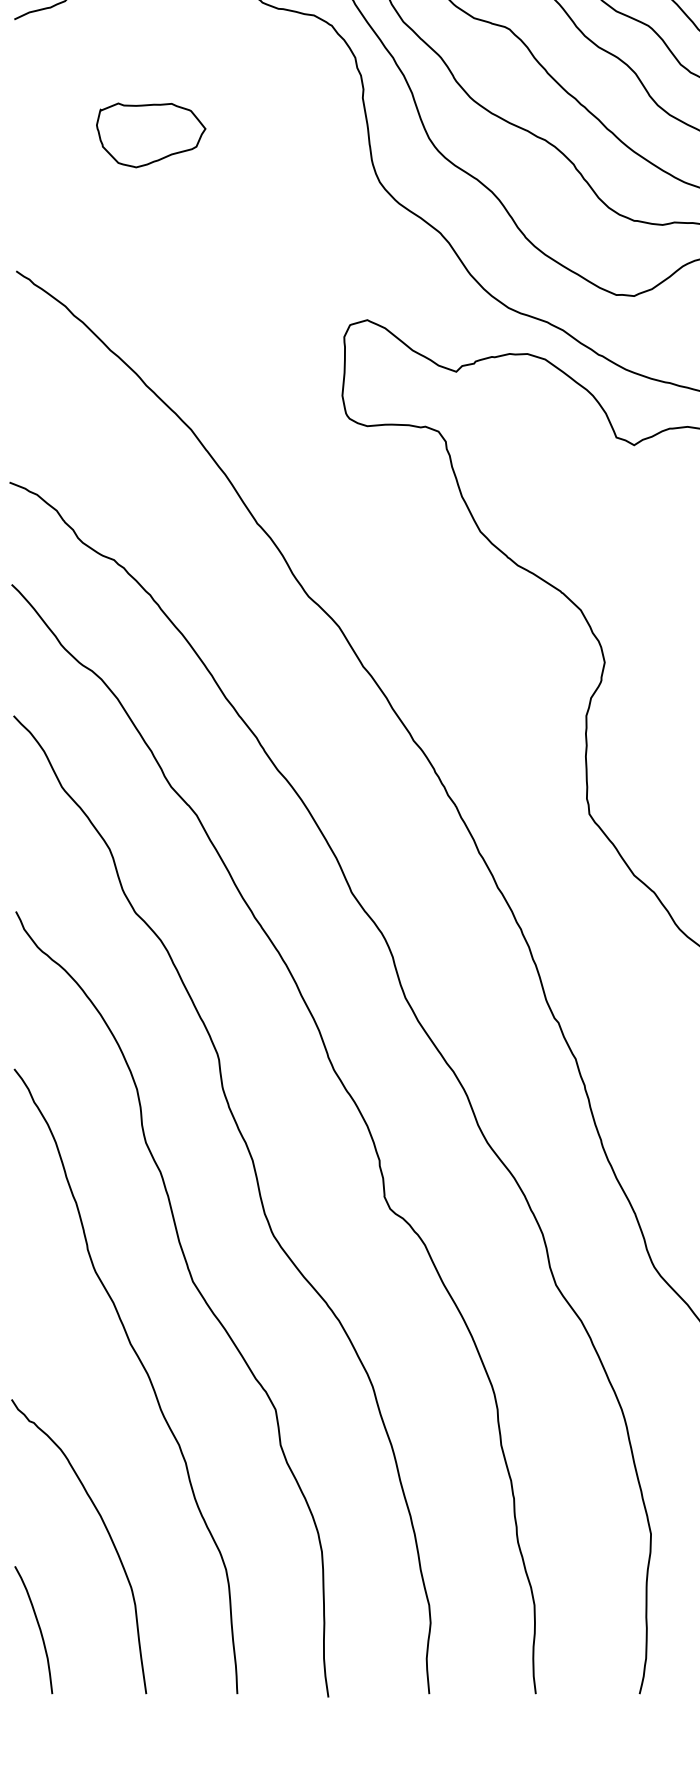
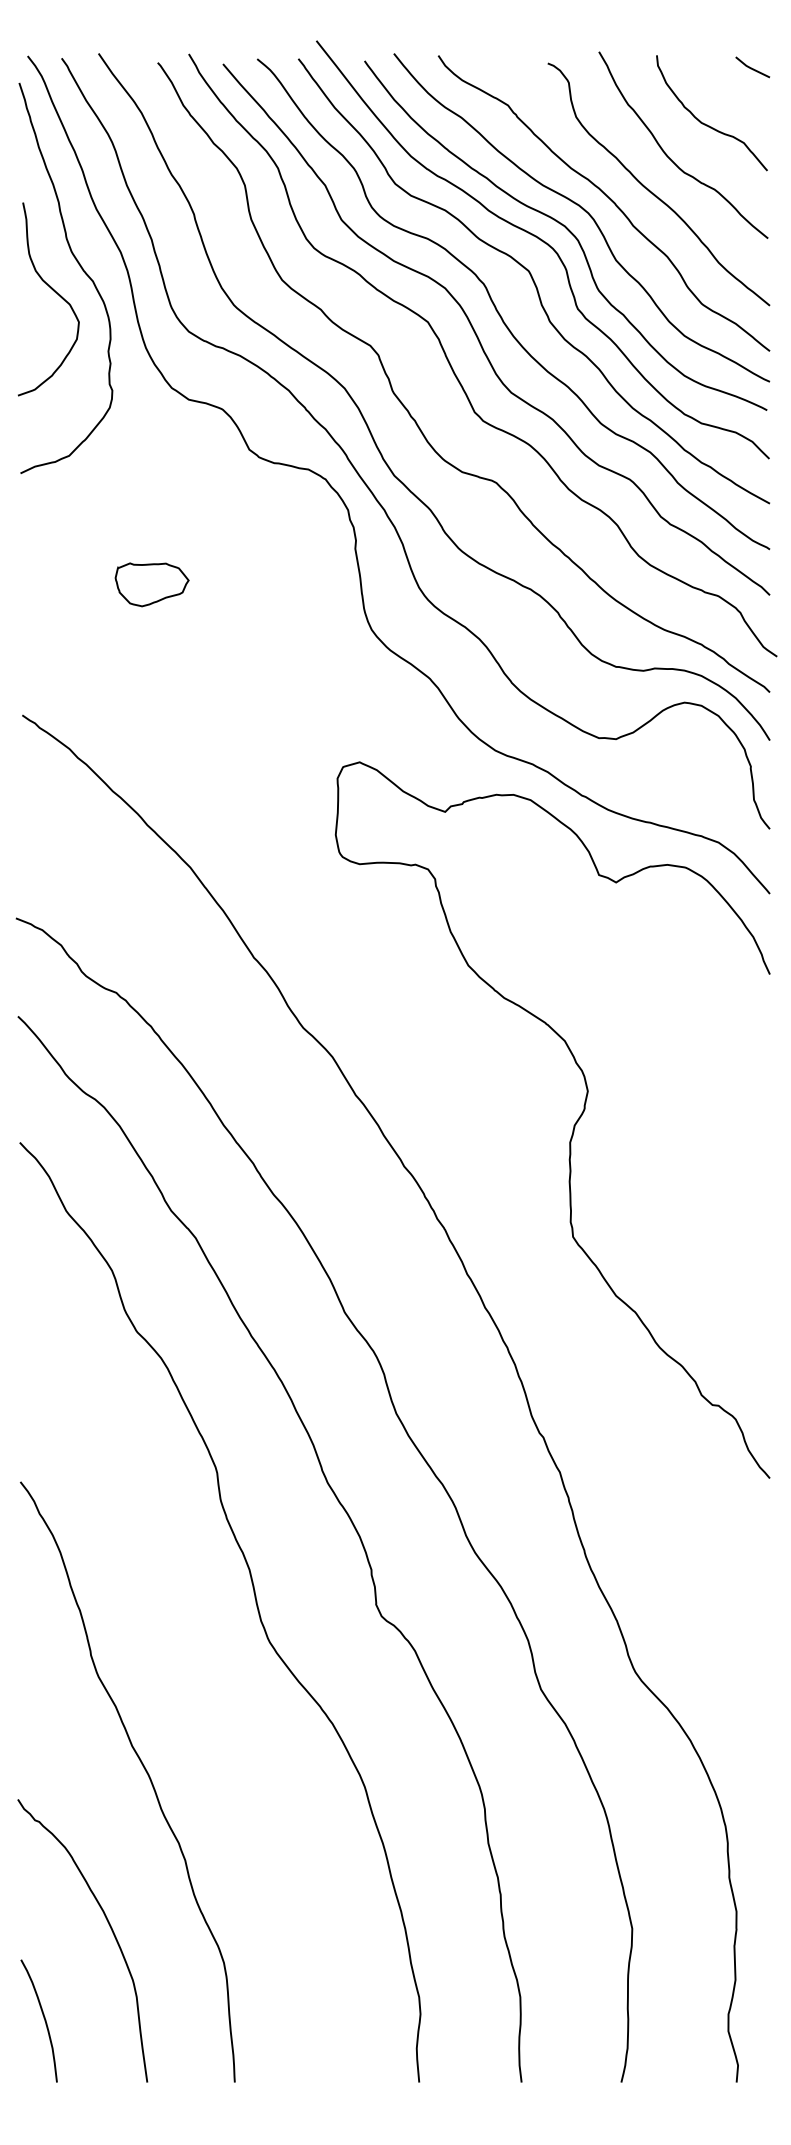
part: (151, 135) -> (152, 584), size x0.7
curve: (197, 1291) -> (196, 1695), removed

